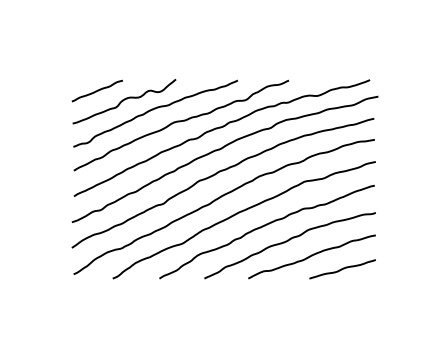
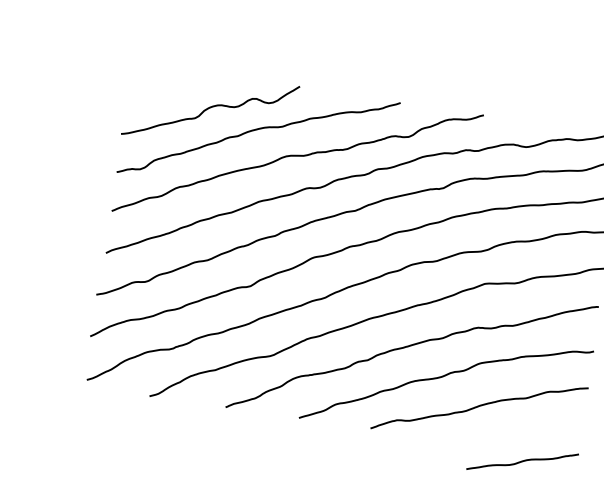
curve: (96, 90) -> (167, 85), removed
curve: (342, 269) -> (522, 462), moved

